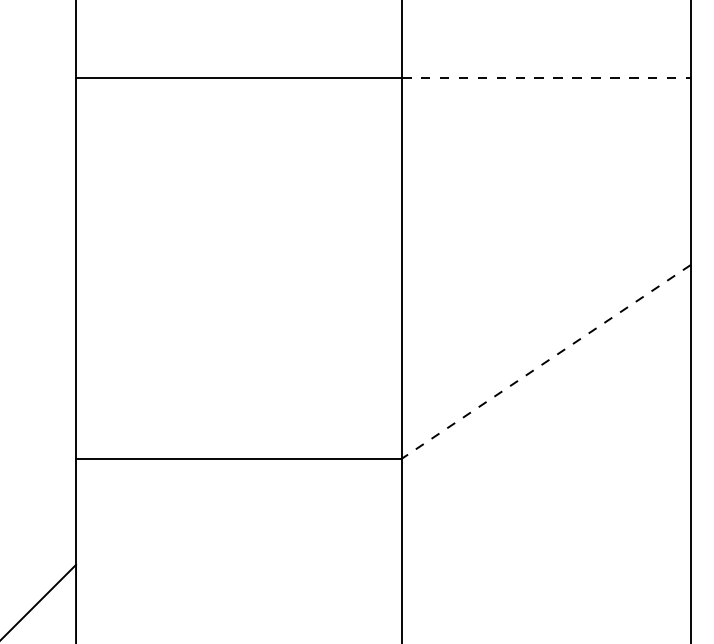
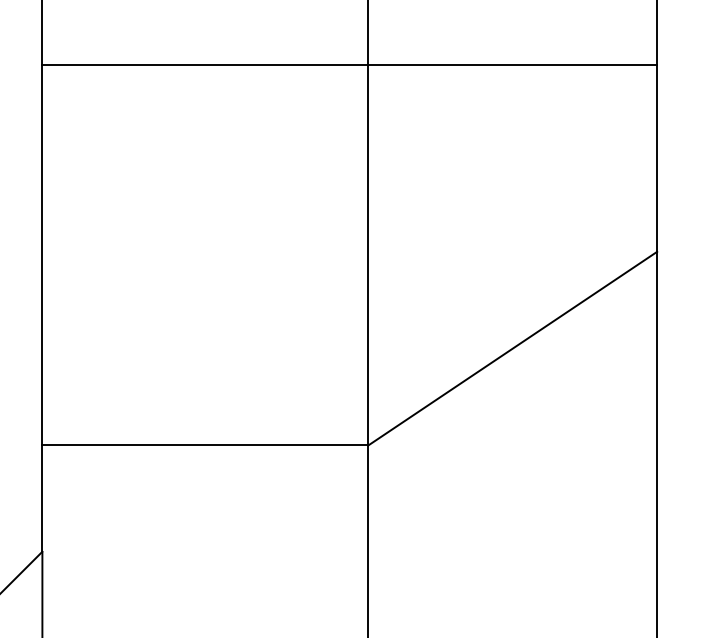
line: (546, 78) -> (512, 65), dashed -> solid
line: (546, 361) -> (512, 348), dashed -> solid

